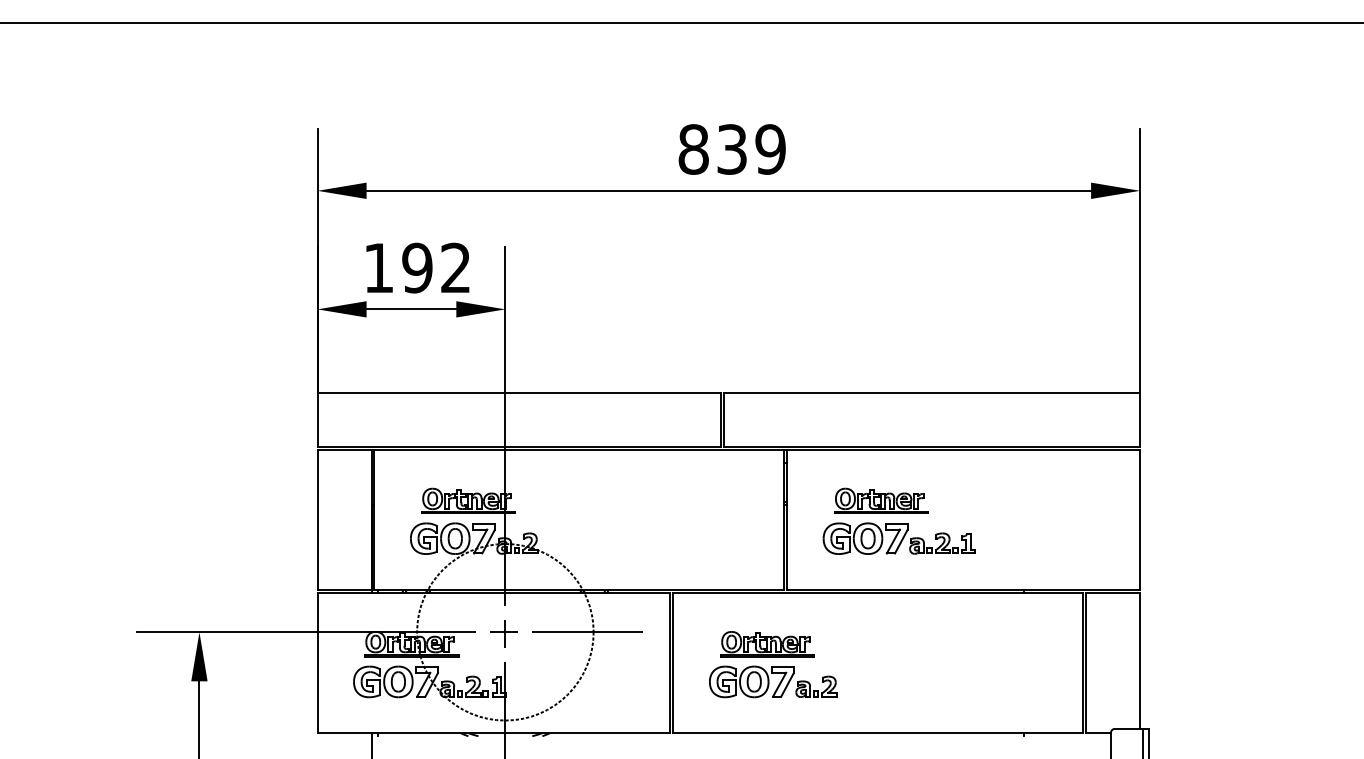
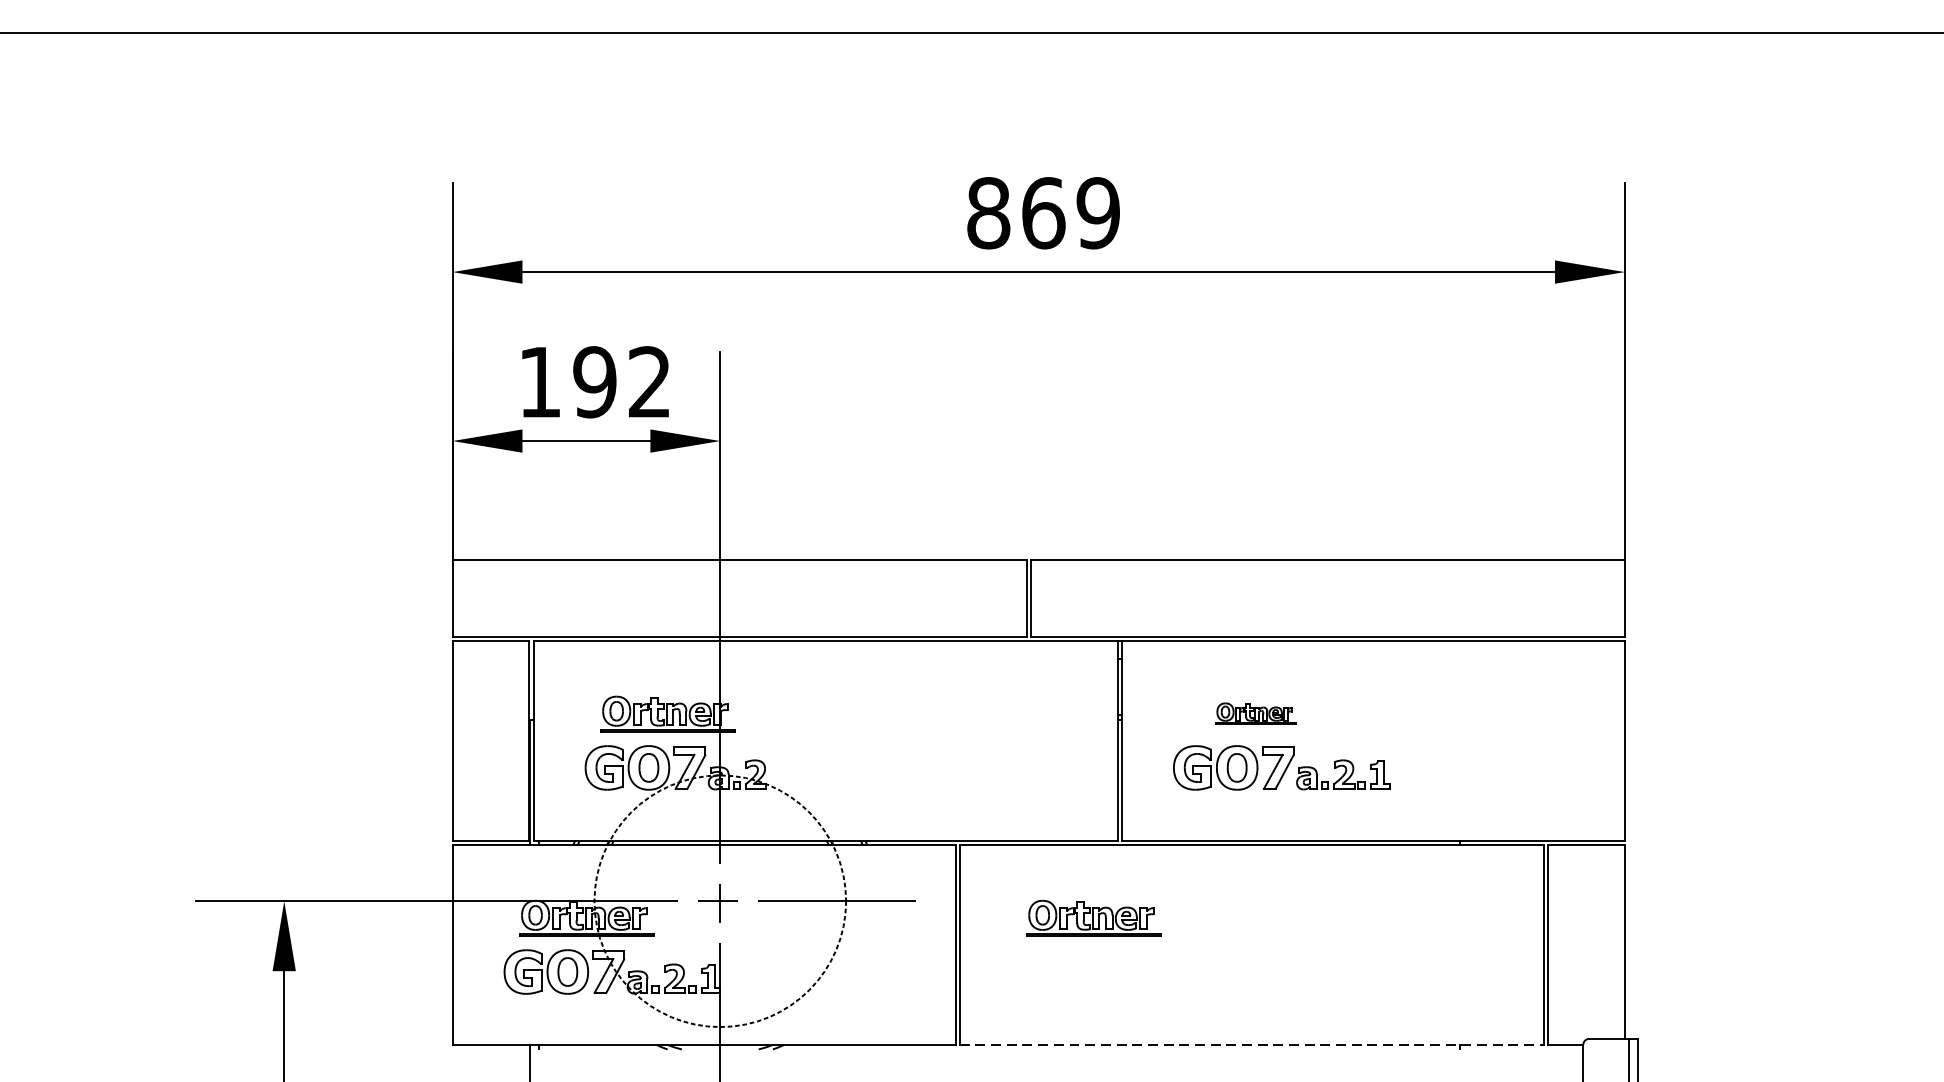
text: (732, 149) -> (1043, 213), 839 -> 869
part: (881, 500) -> (1256, 713), size x0.6
part: (773, 681) -> (1102, 971), removed
line: (878, 733) -> (1252, 1045), solid -> dashed

